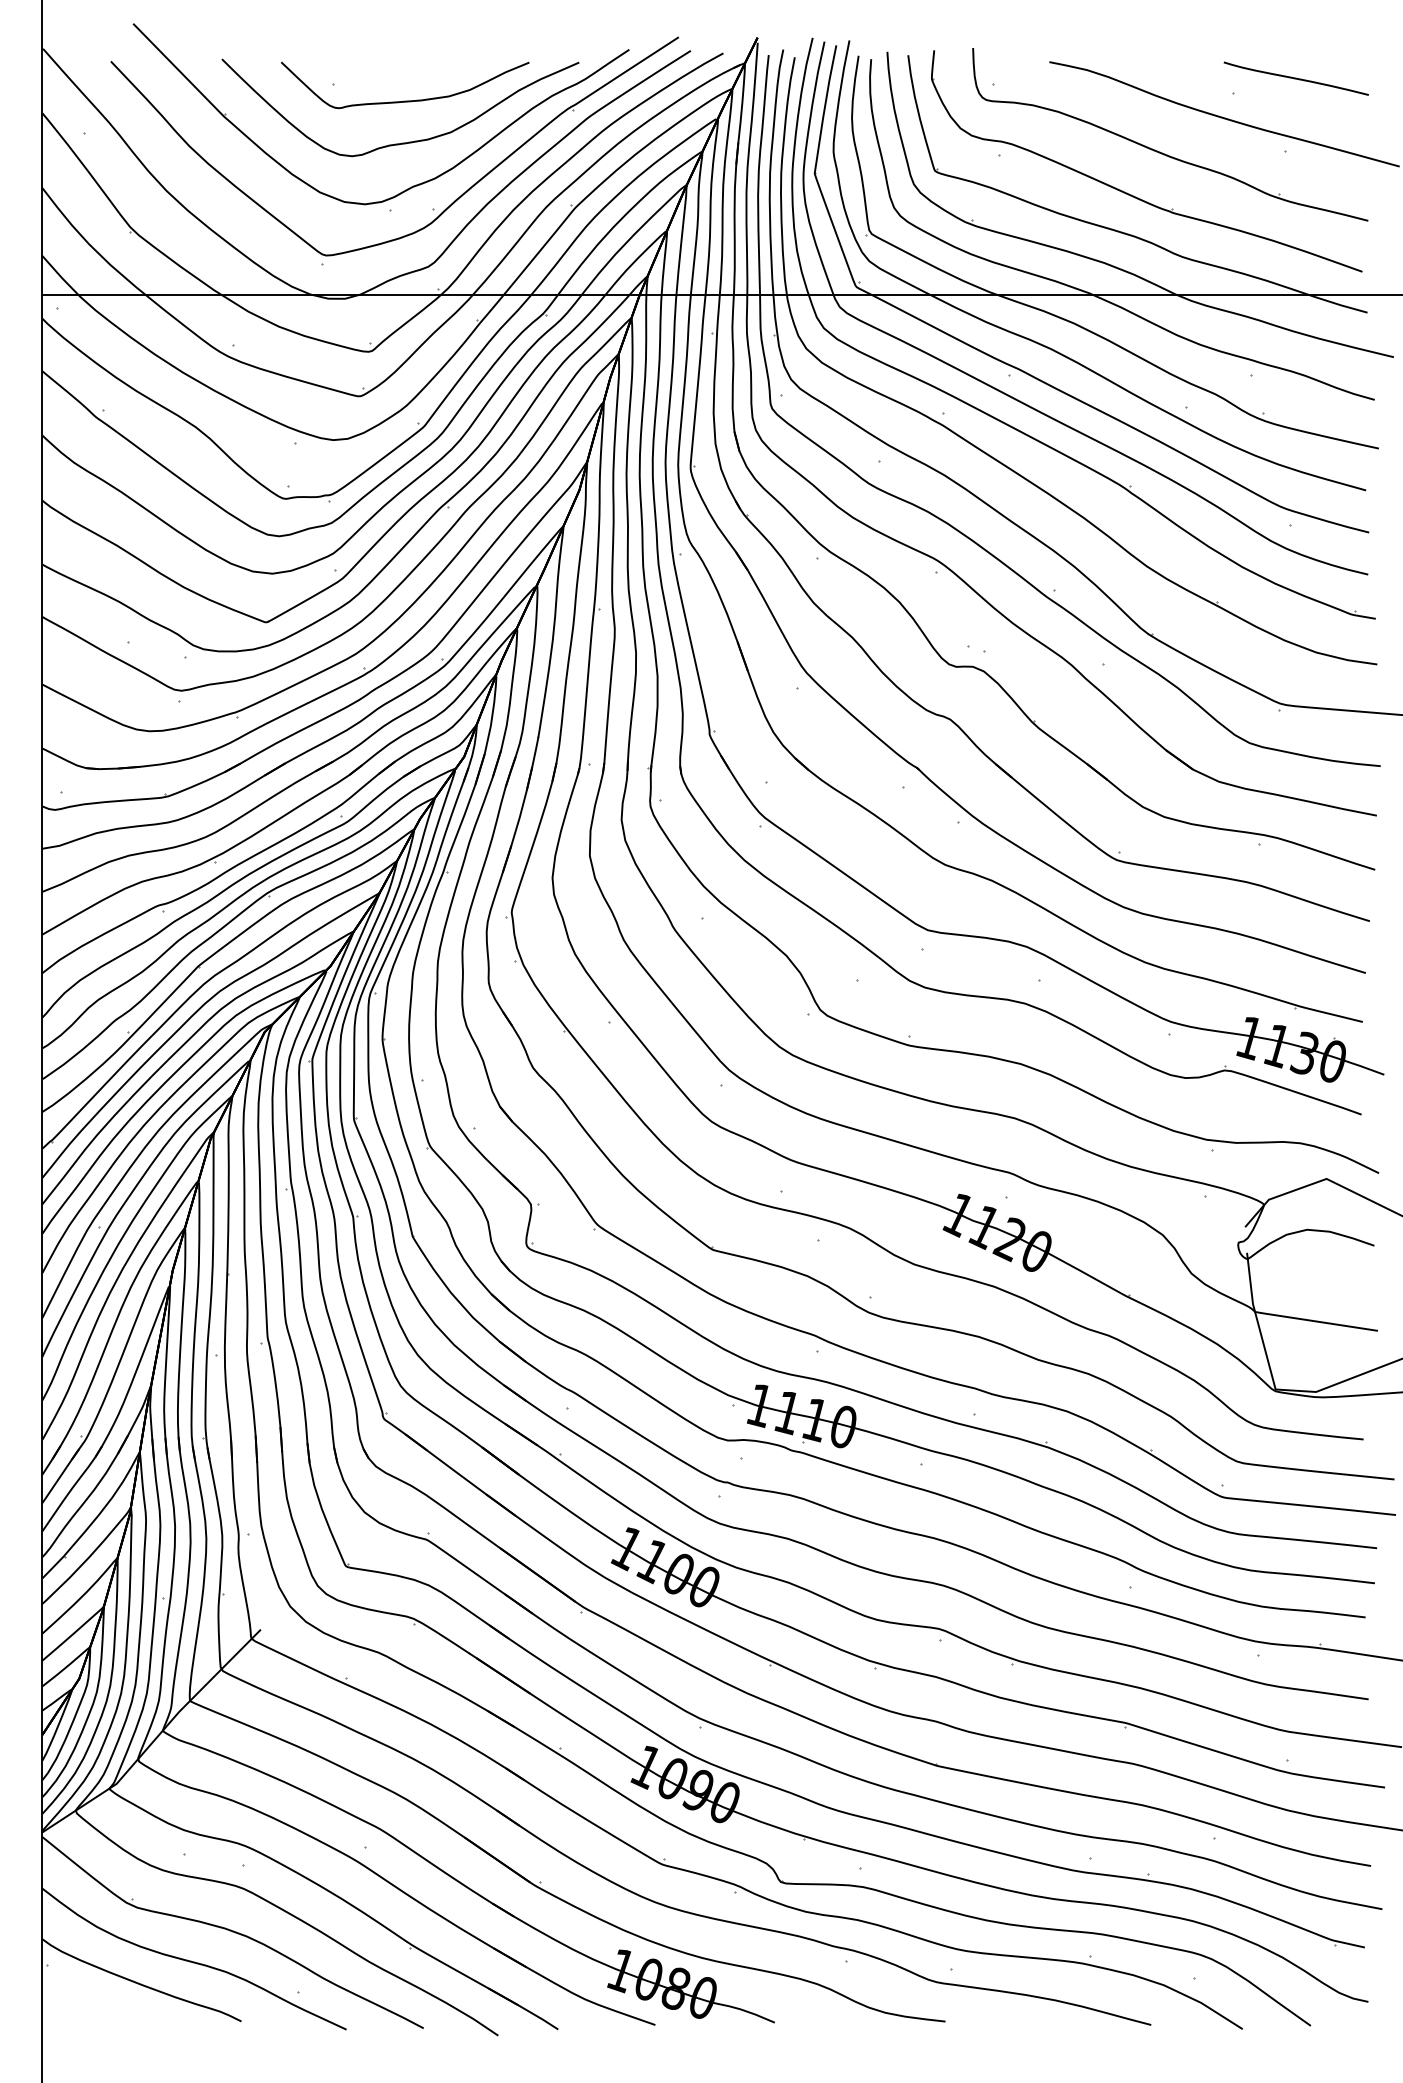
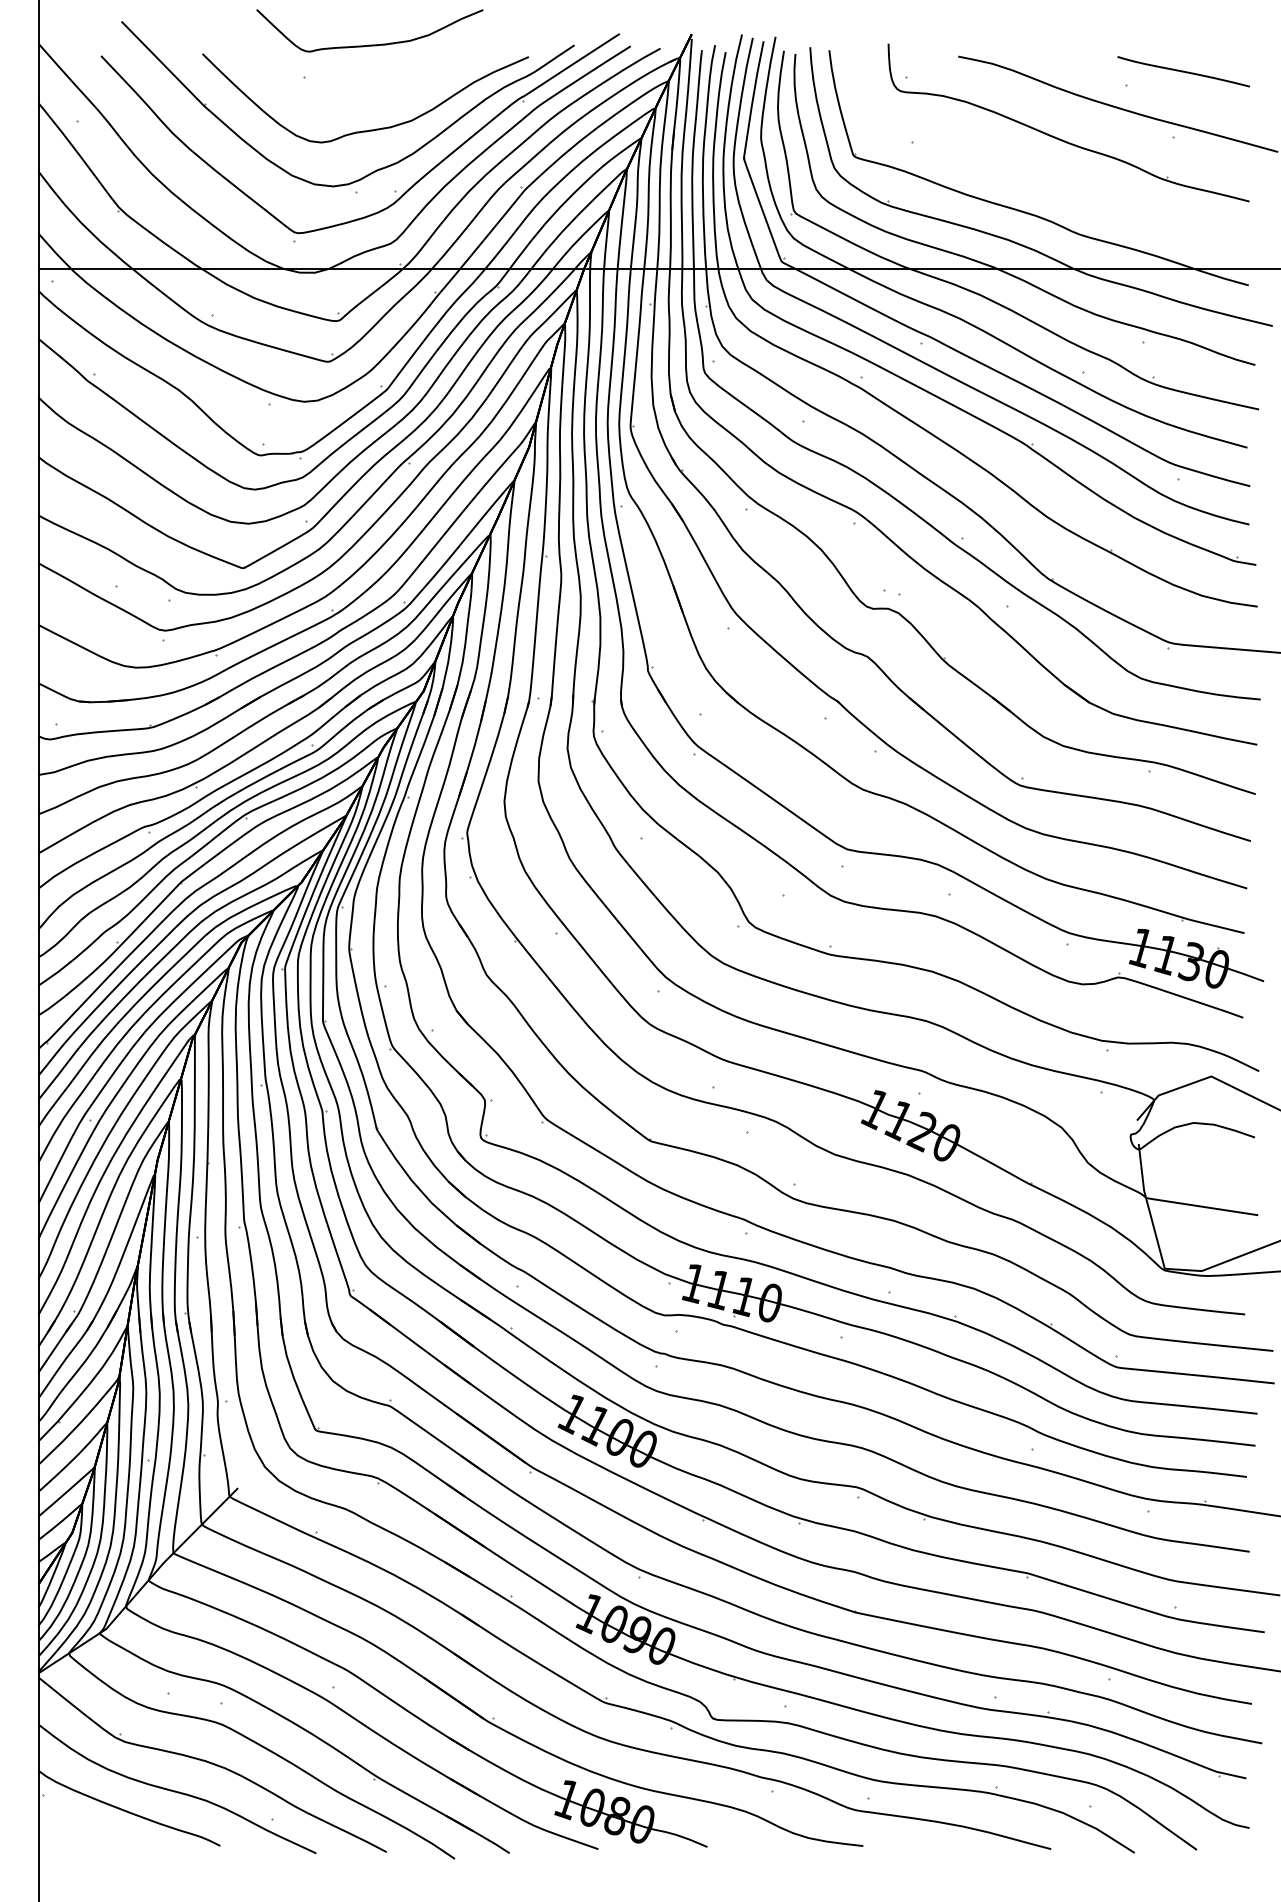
curve: (404, 100) -> (369, 44), moved
part: (1129, 193) -> (1031, 176), removed

